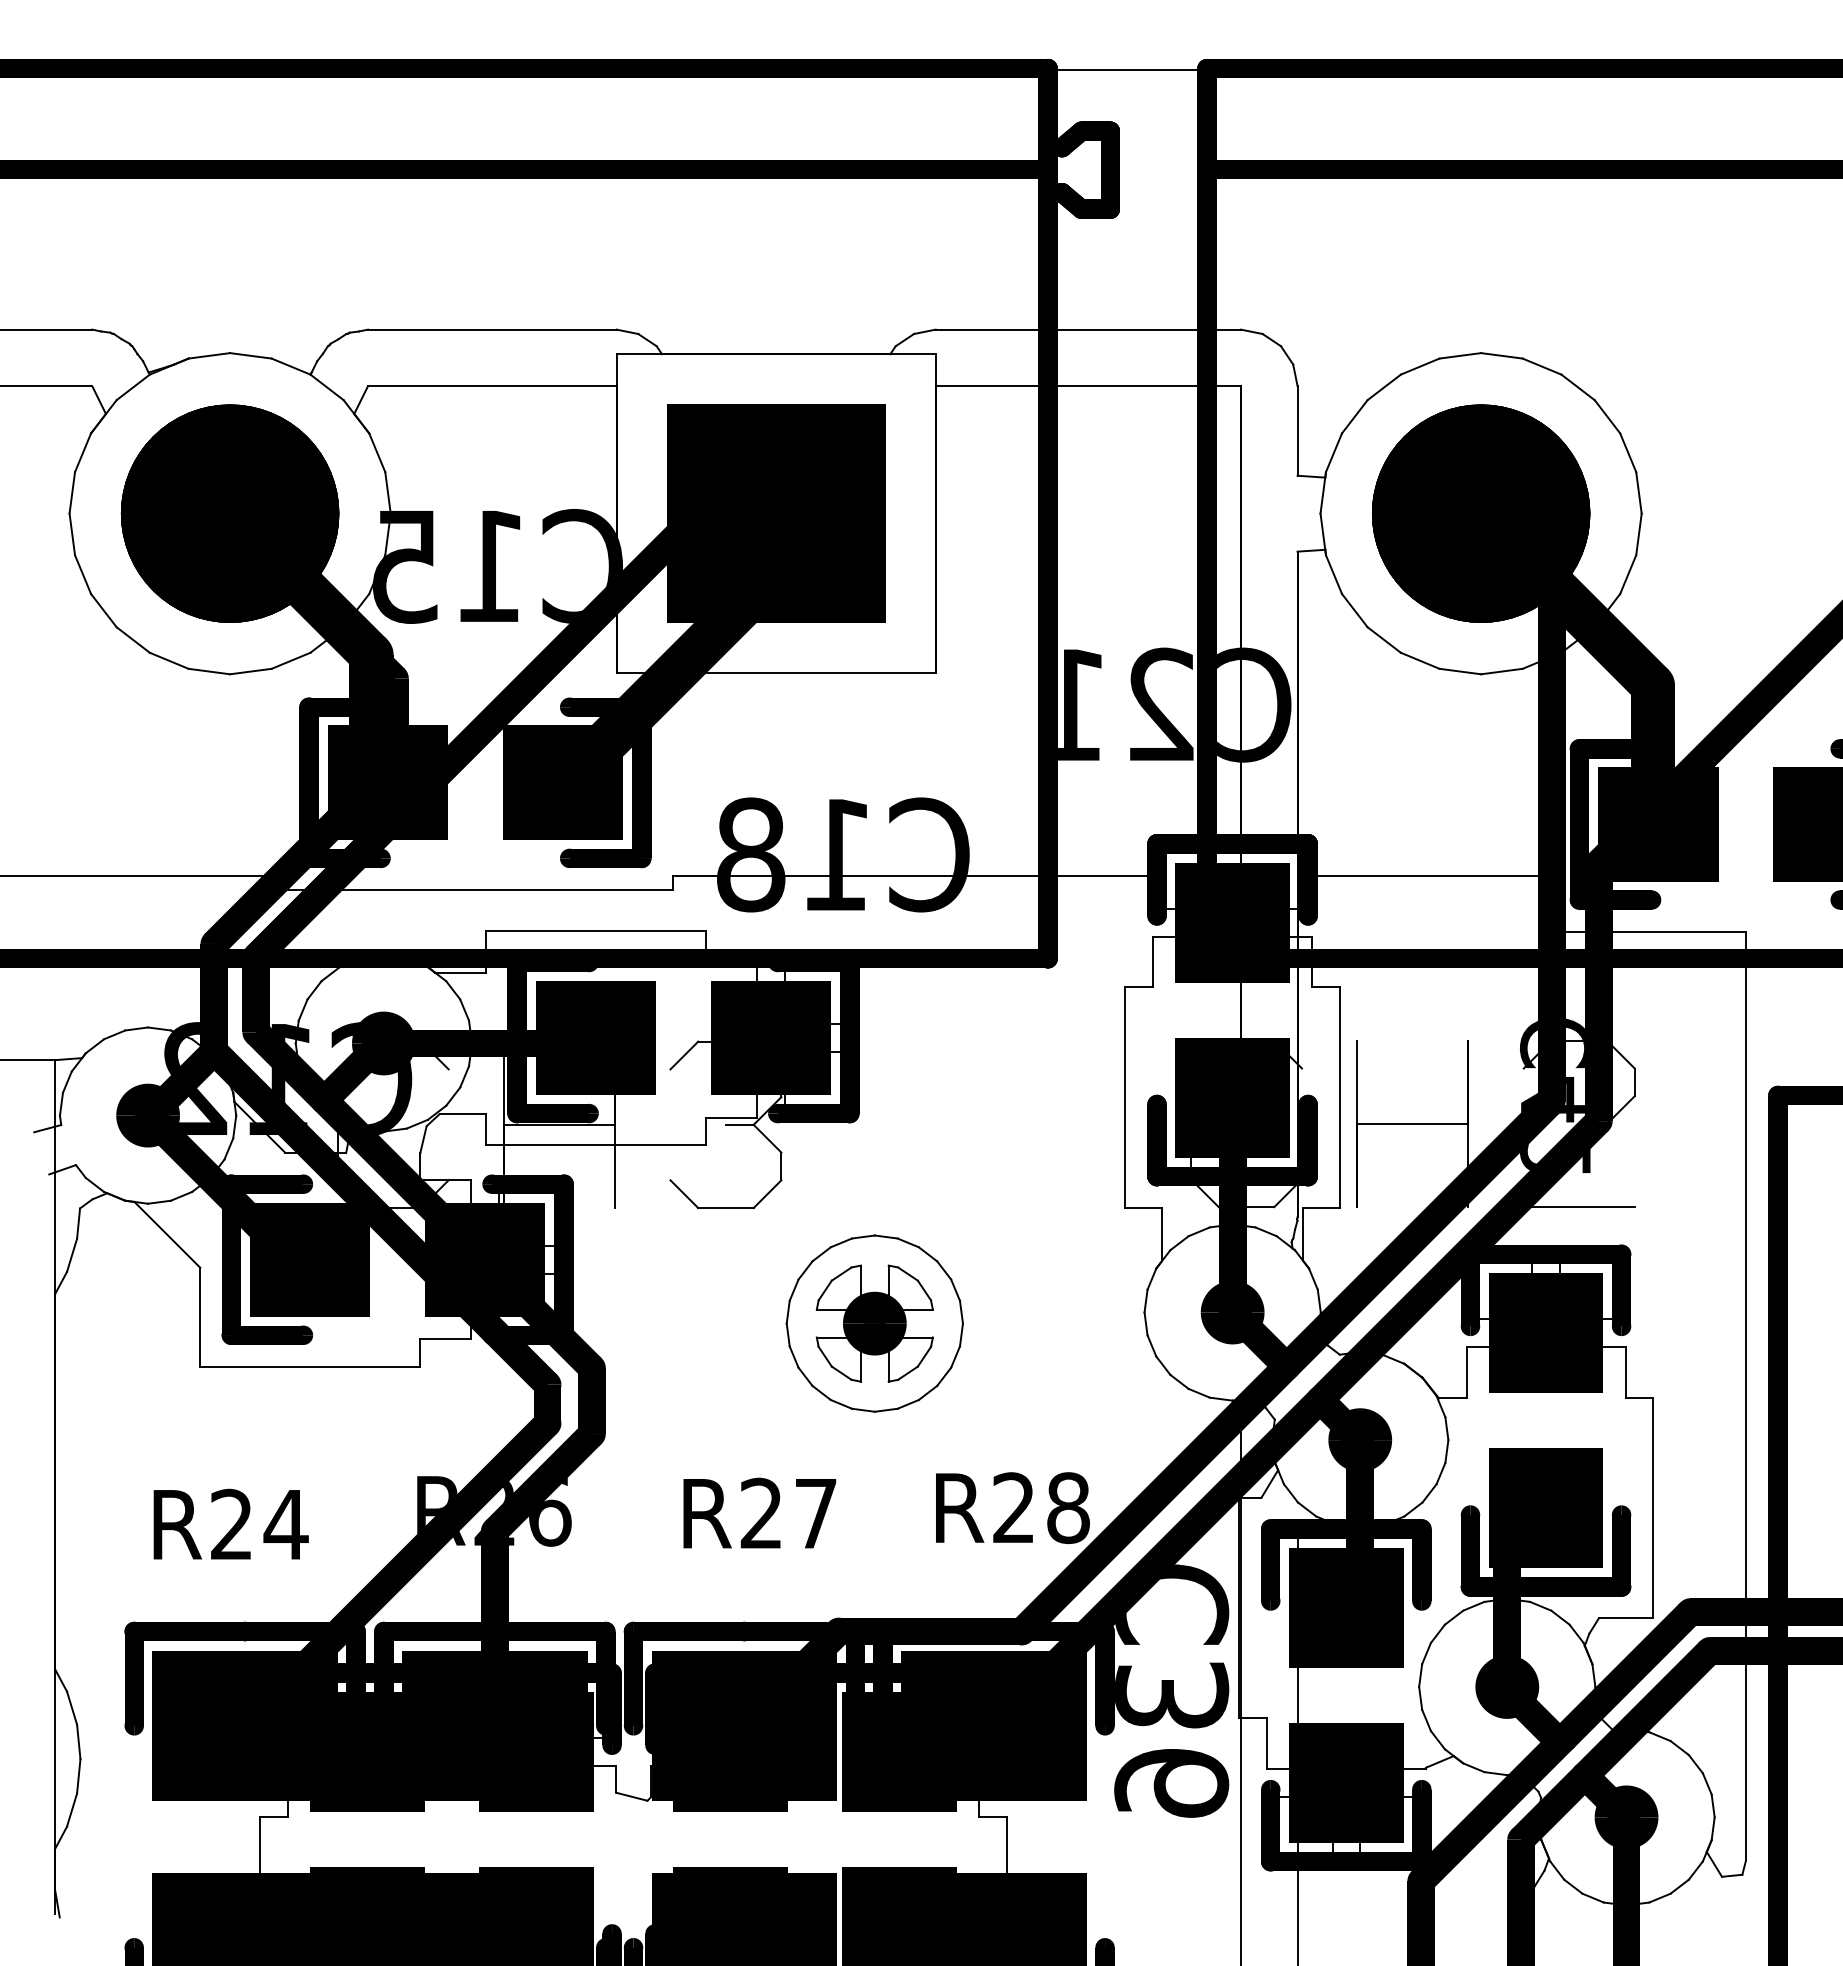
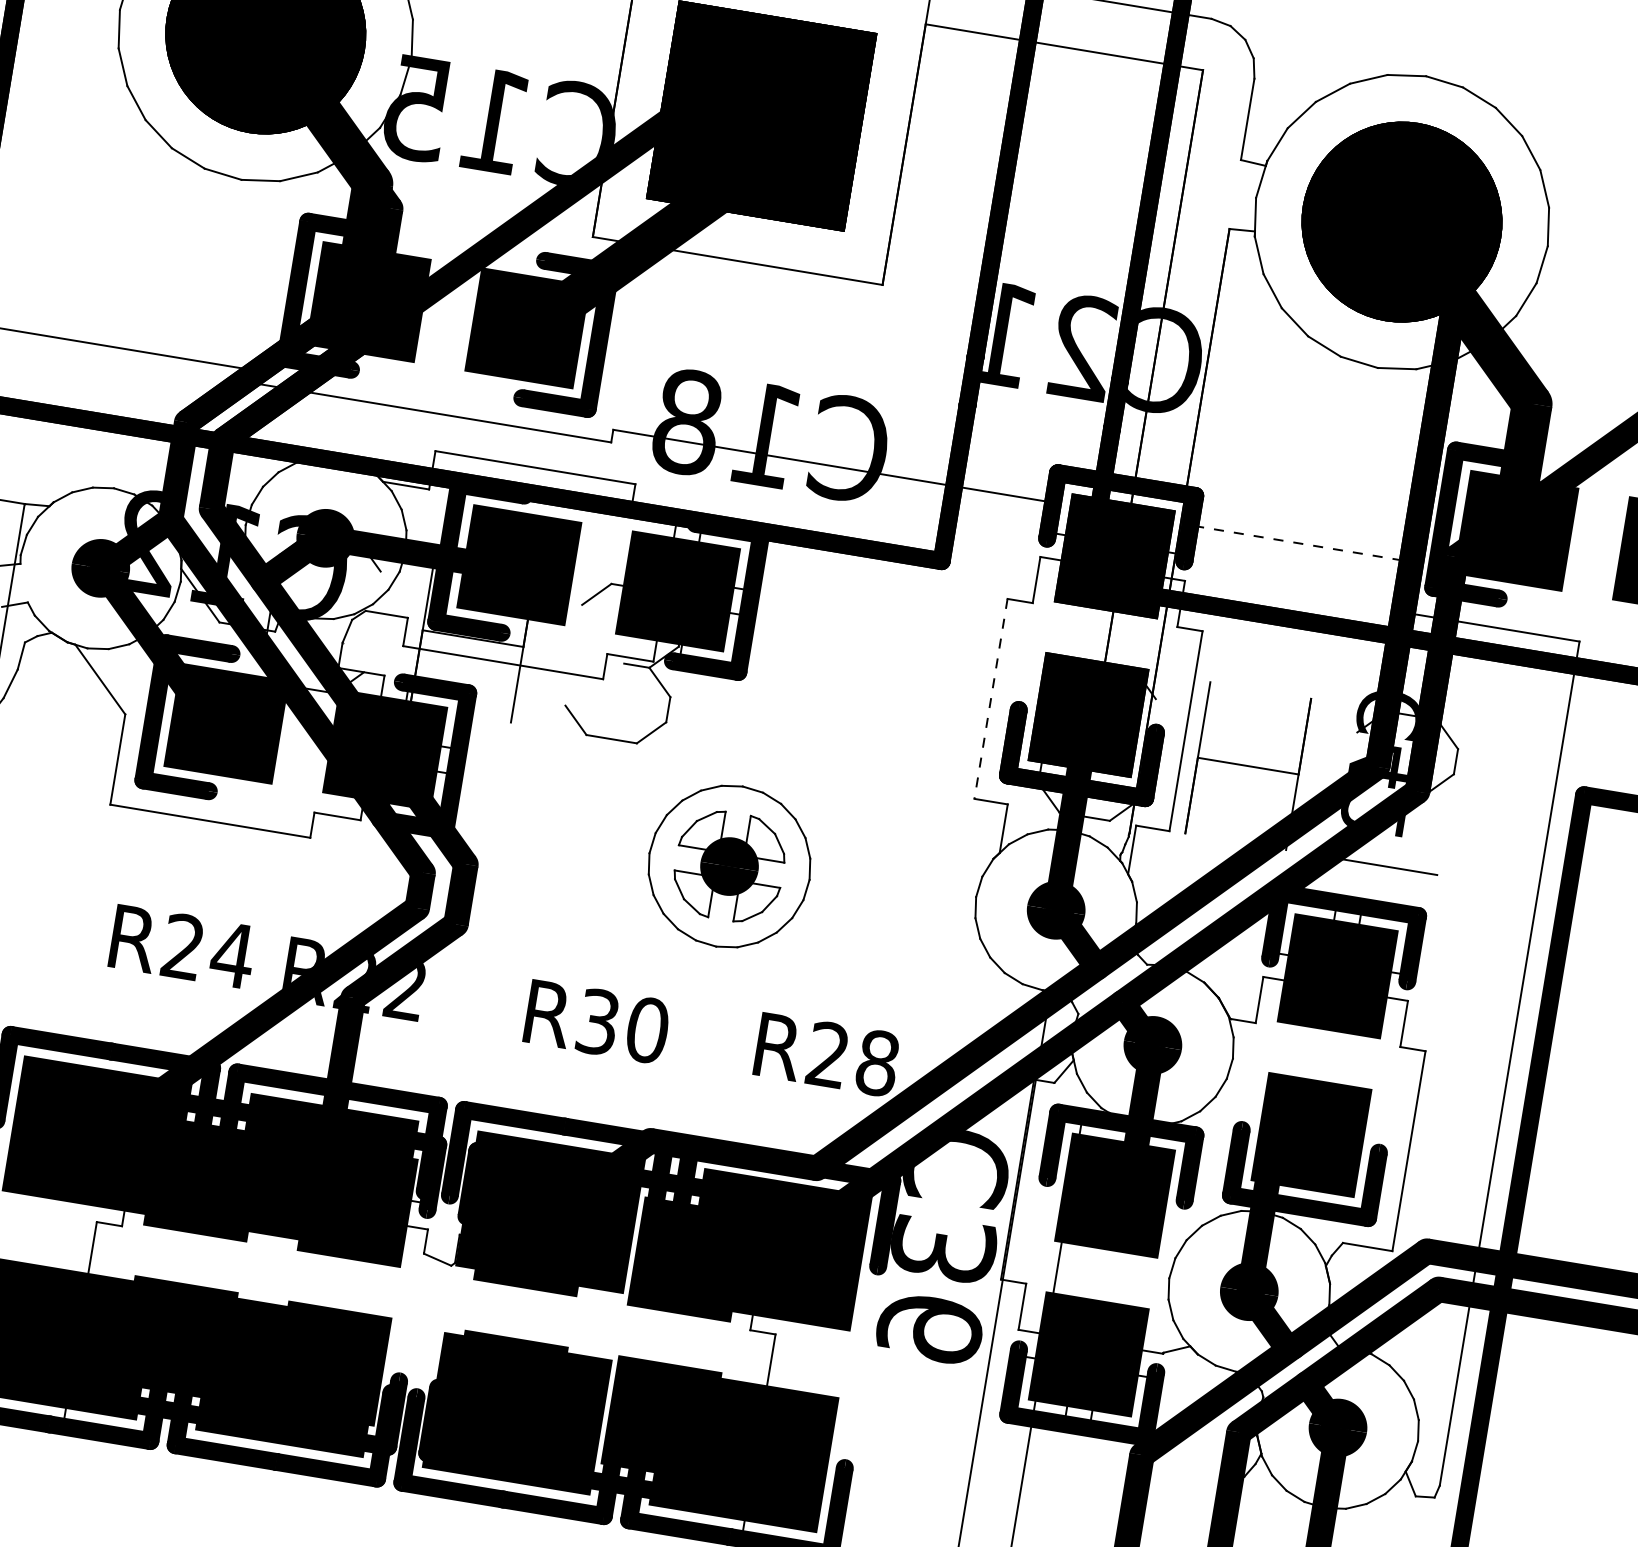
line: (1430, 876) -> (1301, 544), solid -> dashed
line: (1125, 1098) -> (991, 699), solid -> dashed
text: (550, 1512) -> (406, 989), R26 -> R22
text: (788, 1513) -> (622, 1026), R27 -> R30
text: (230, 1523) -> (182, 945), moved

